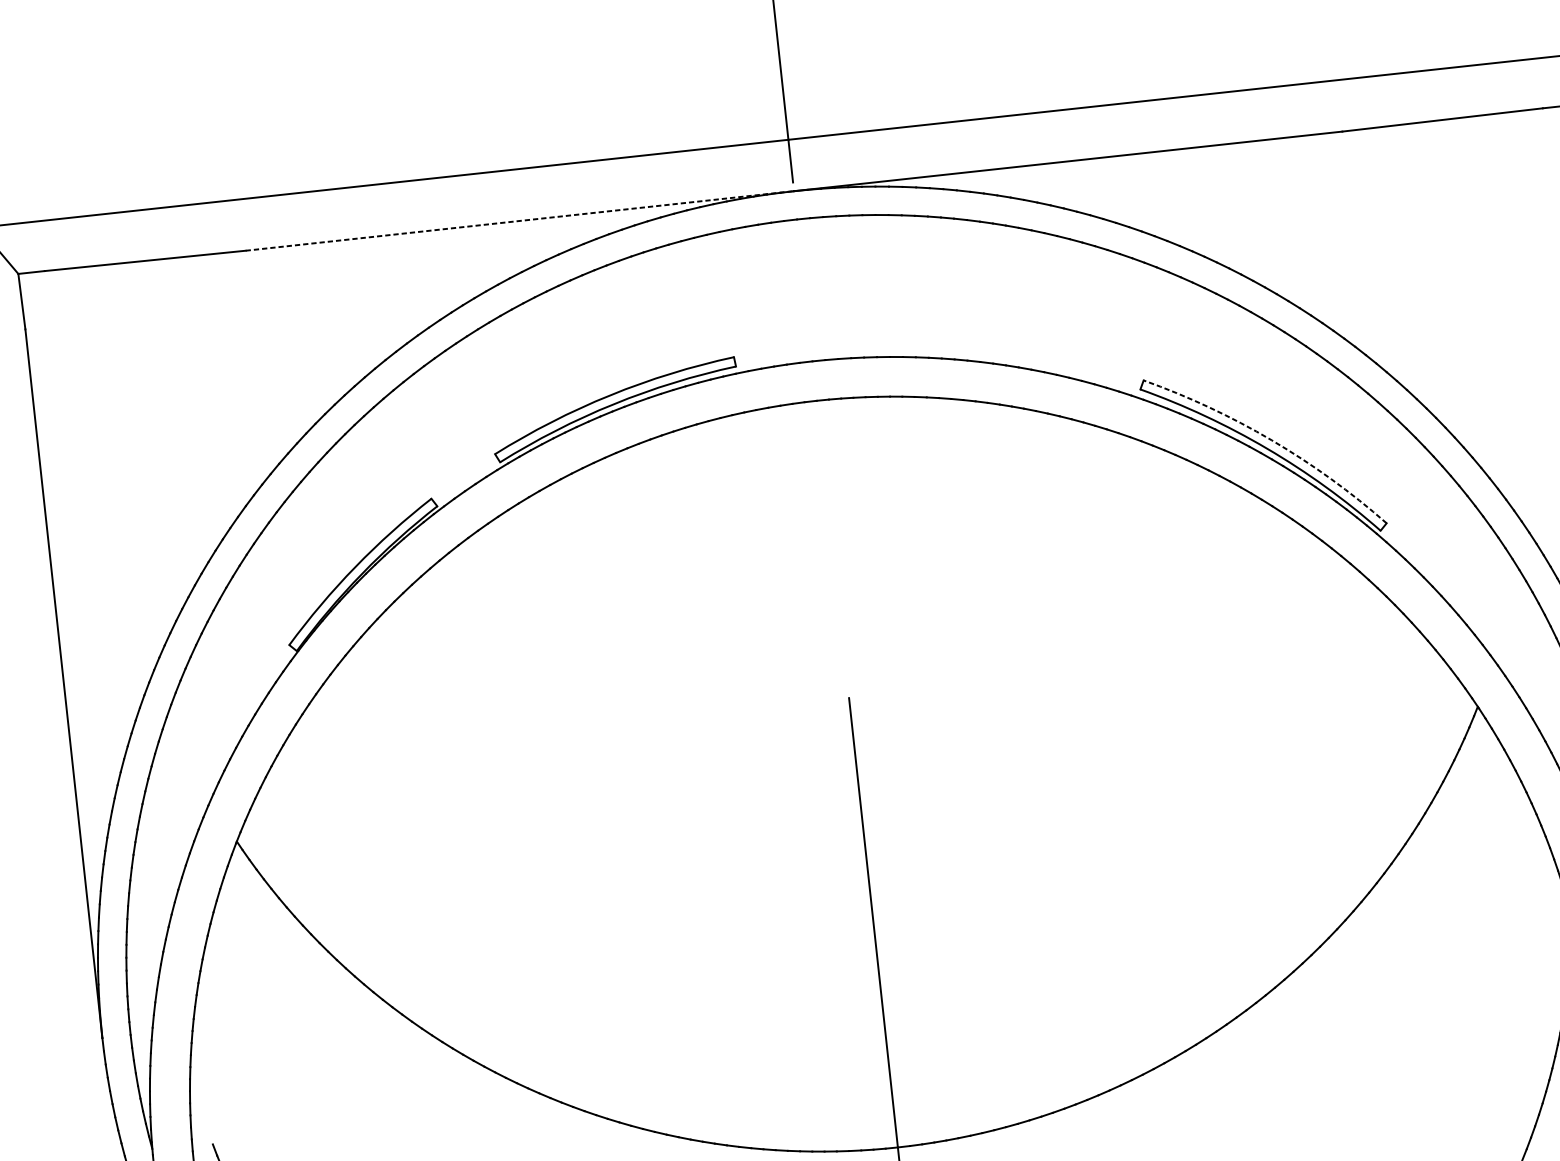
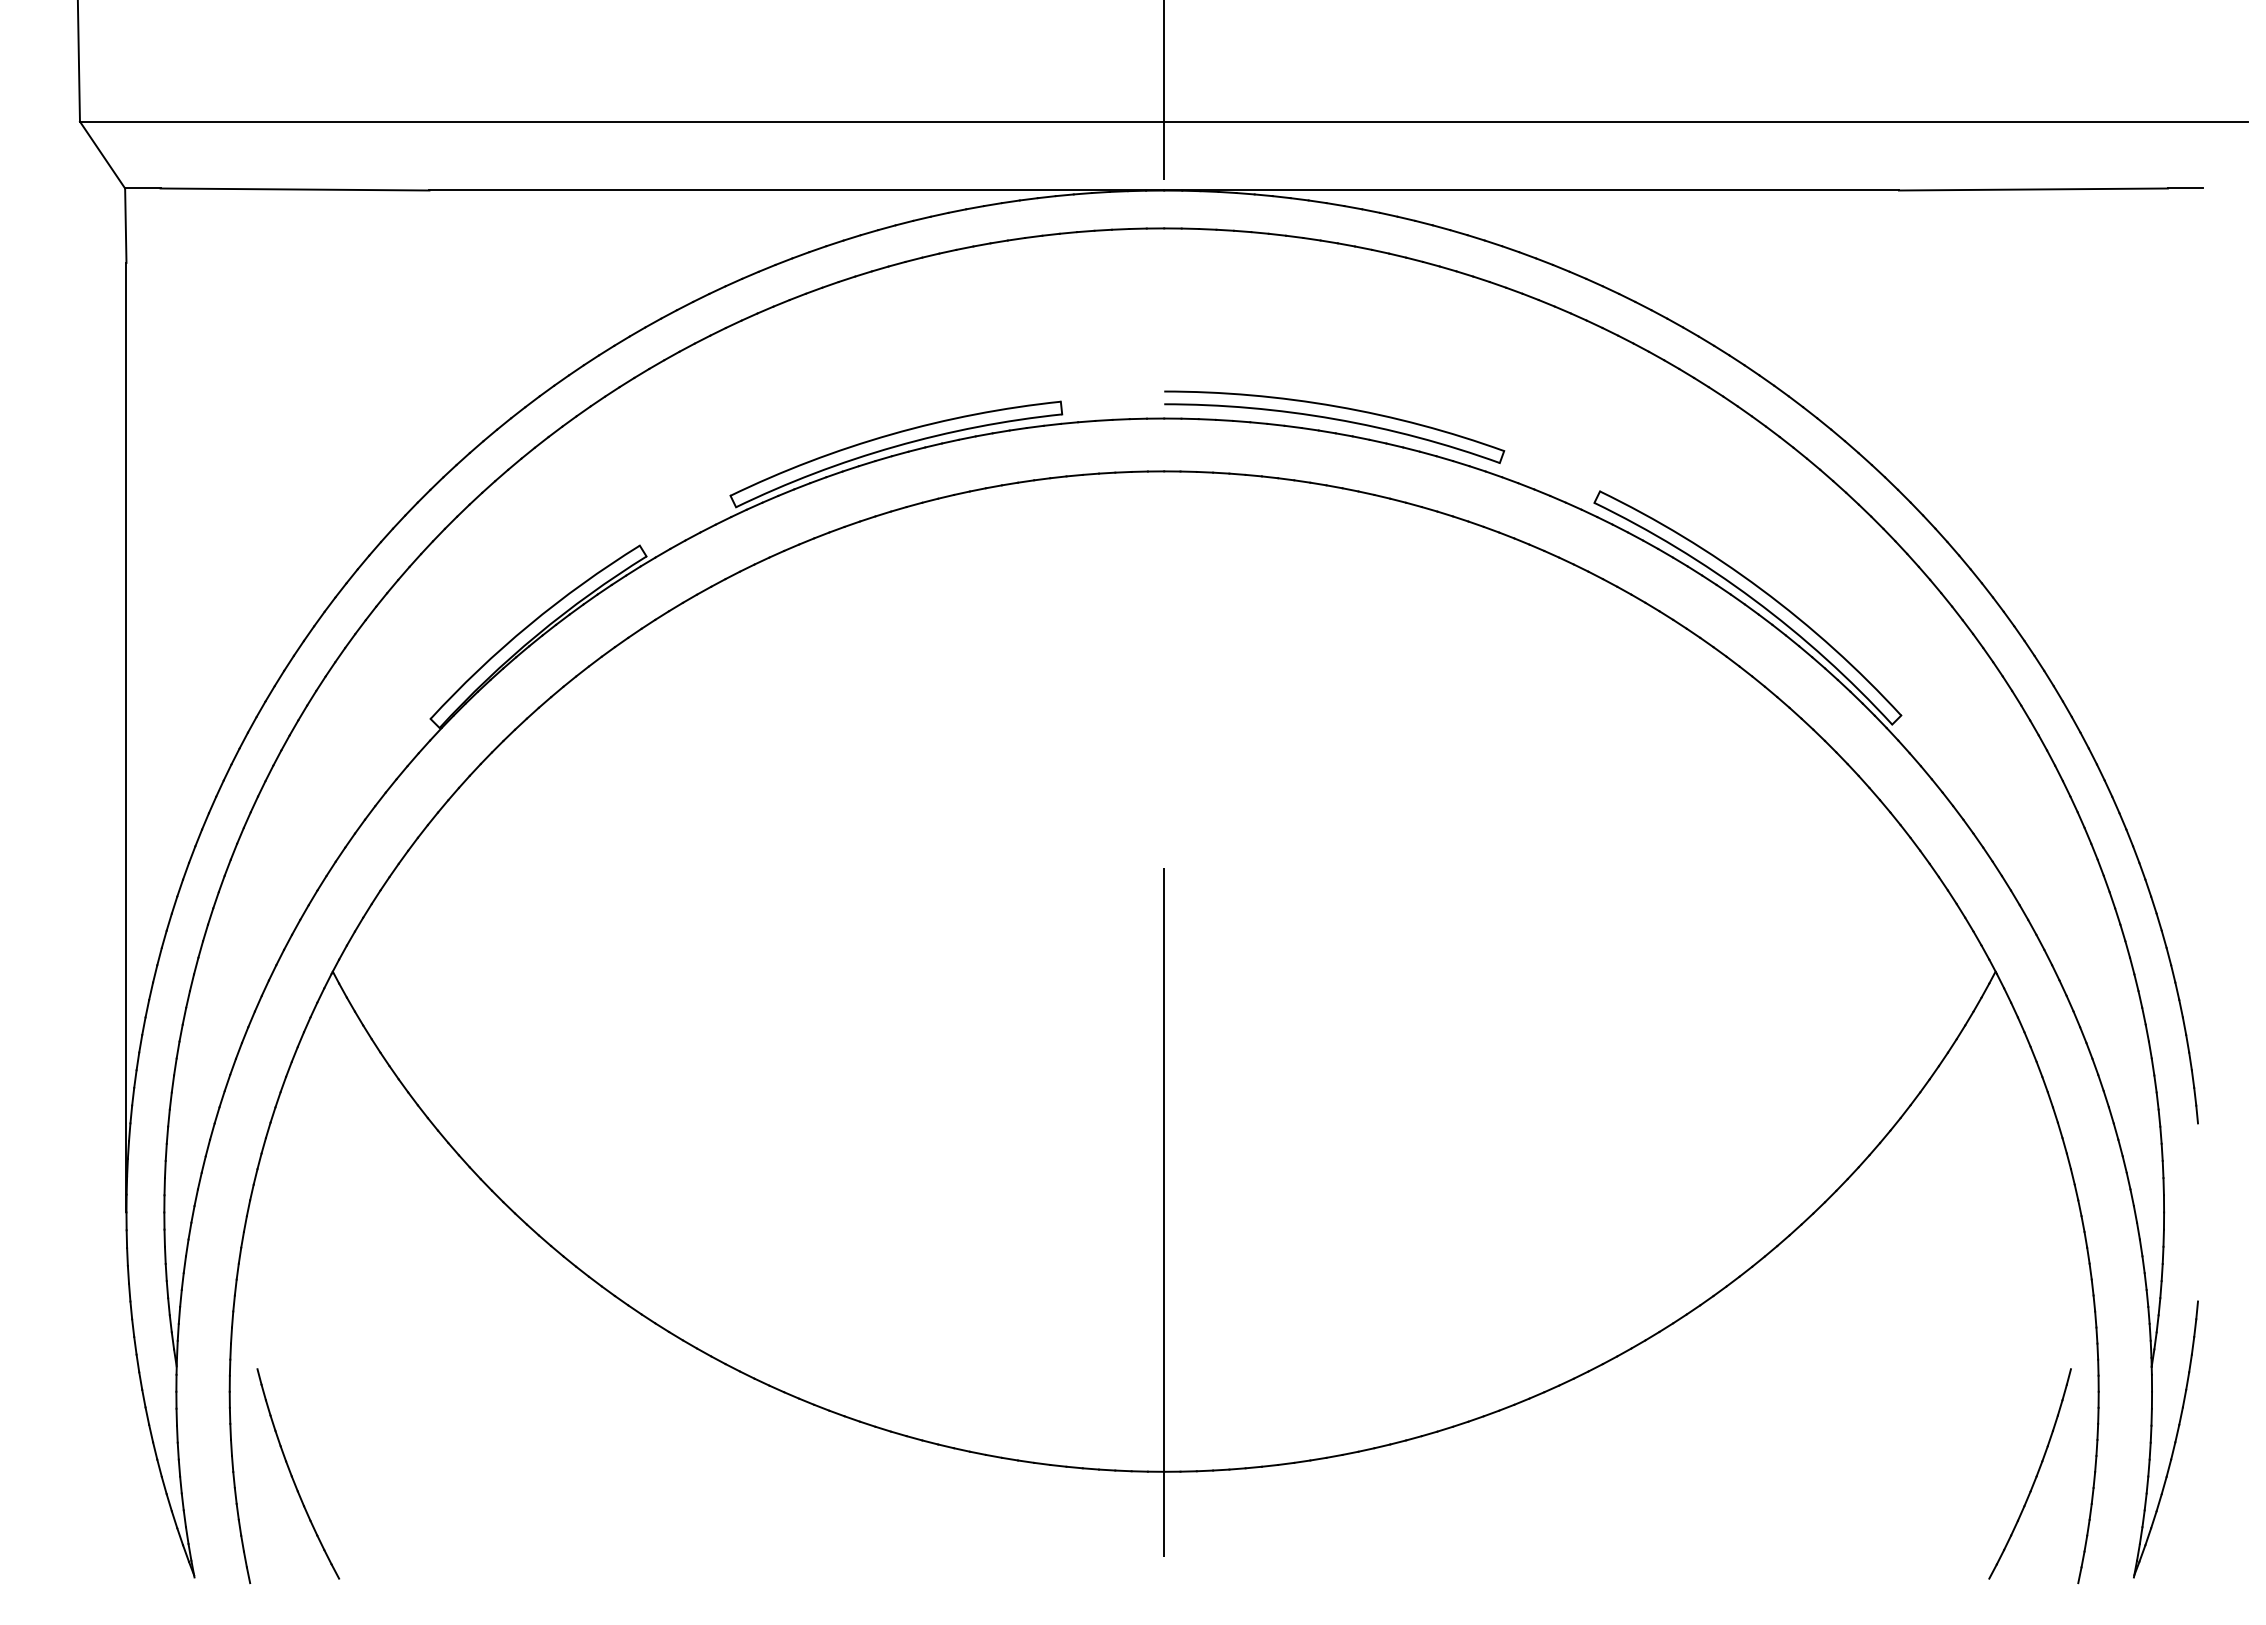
line: (520, 220) -> (797, 190), dashed -> solid
part: (940, 348) -> (1335, 420), added
arc: (1272, 440) -> (1761, 589), dashed -> solid

